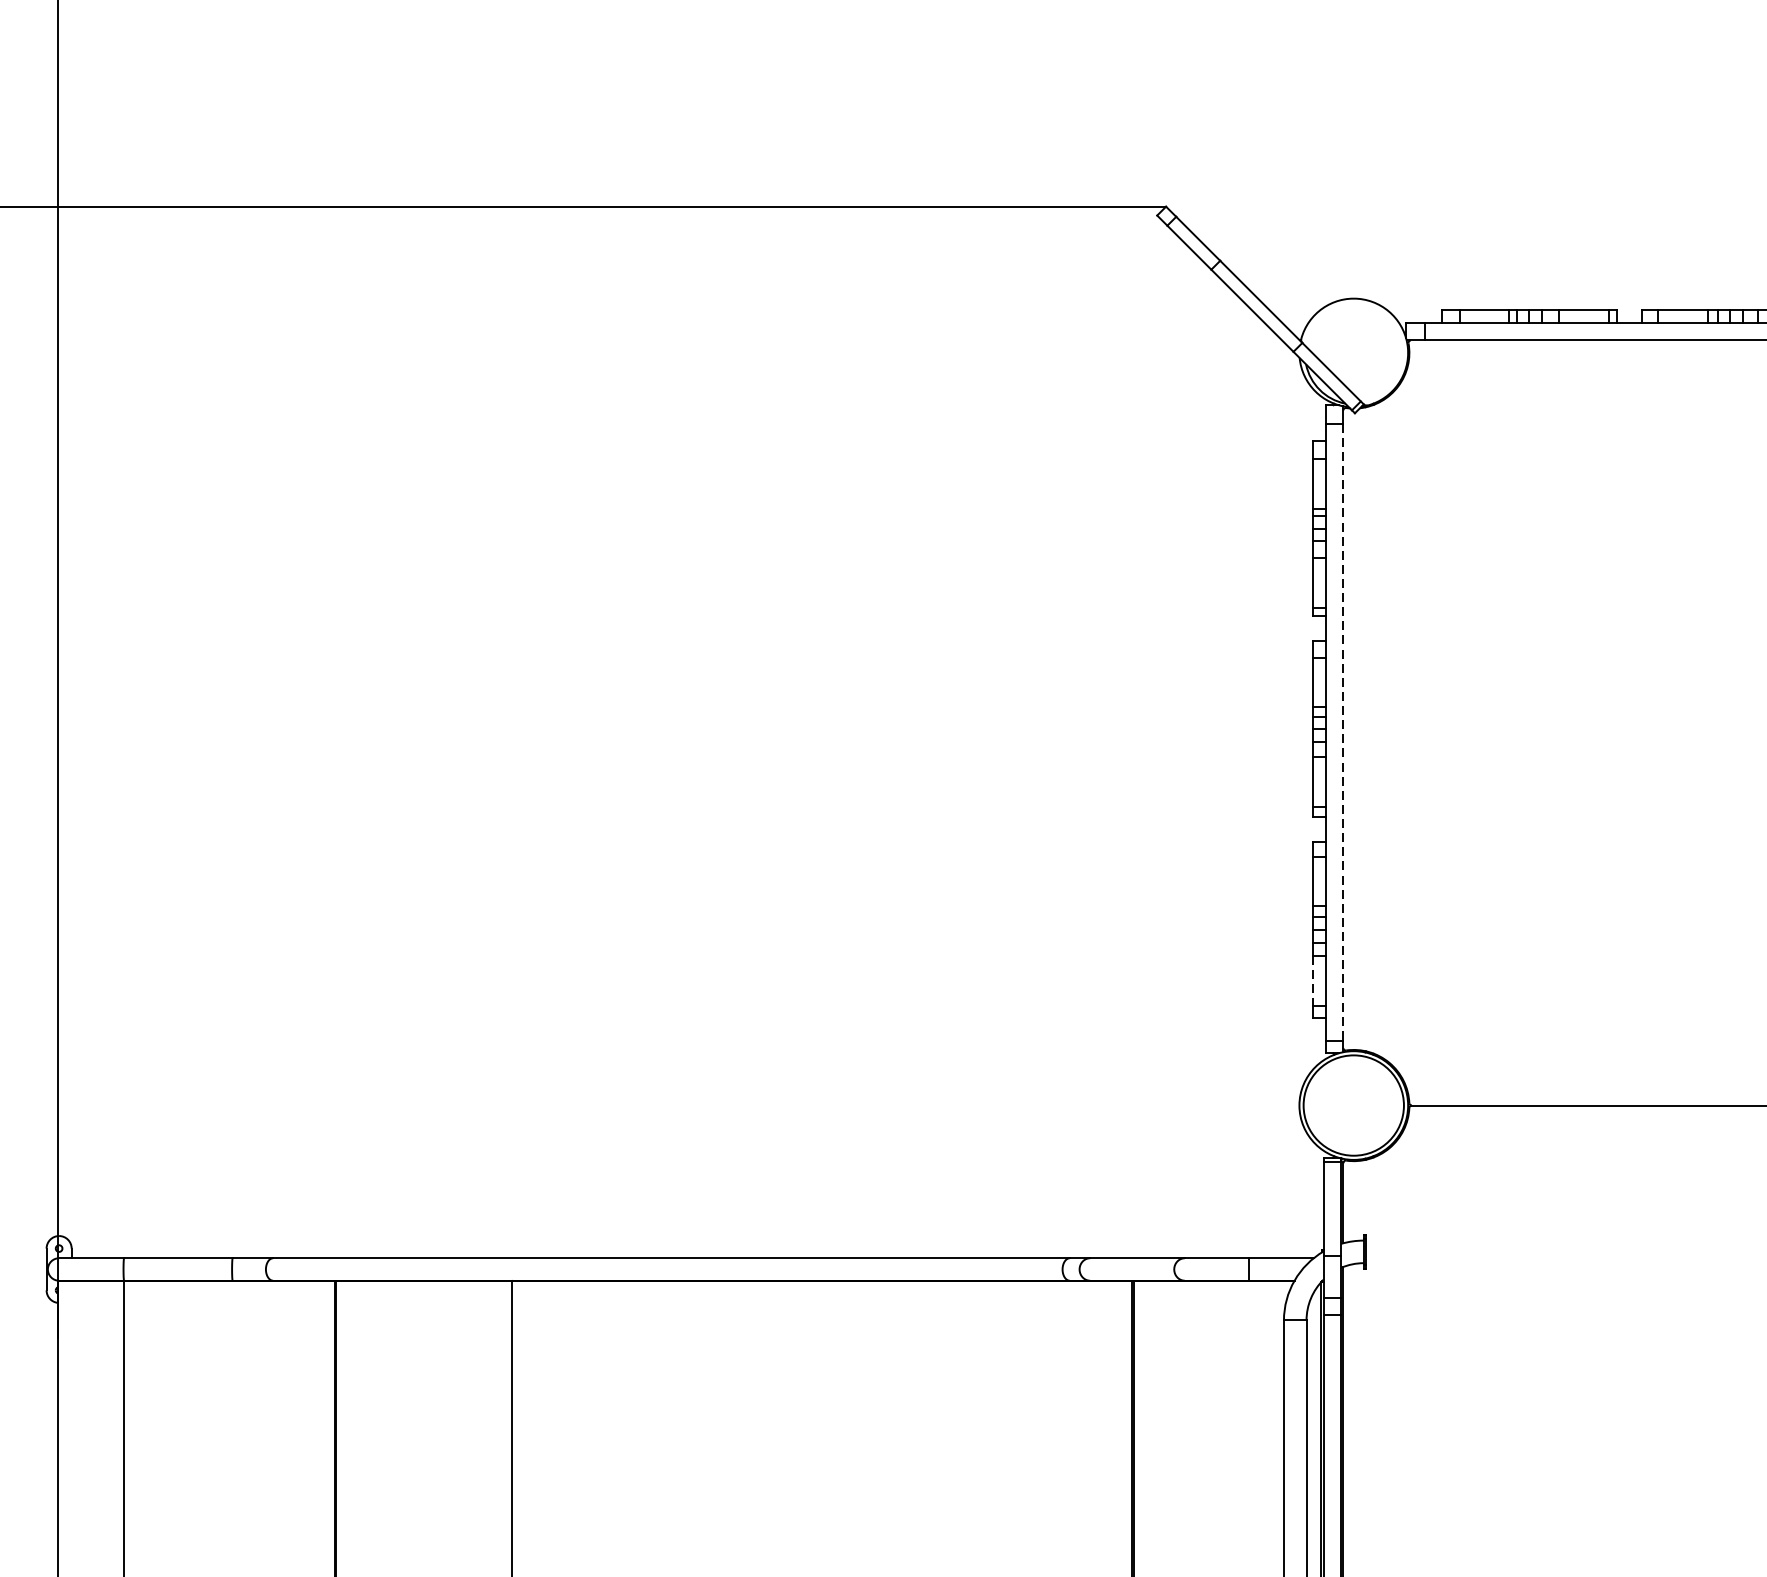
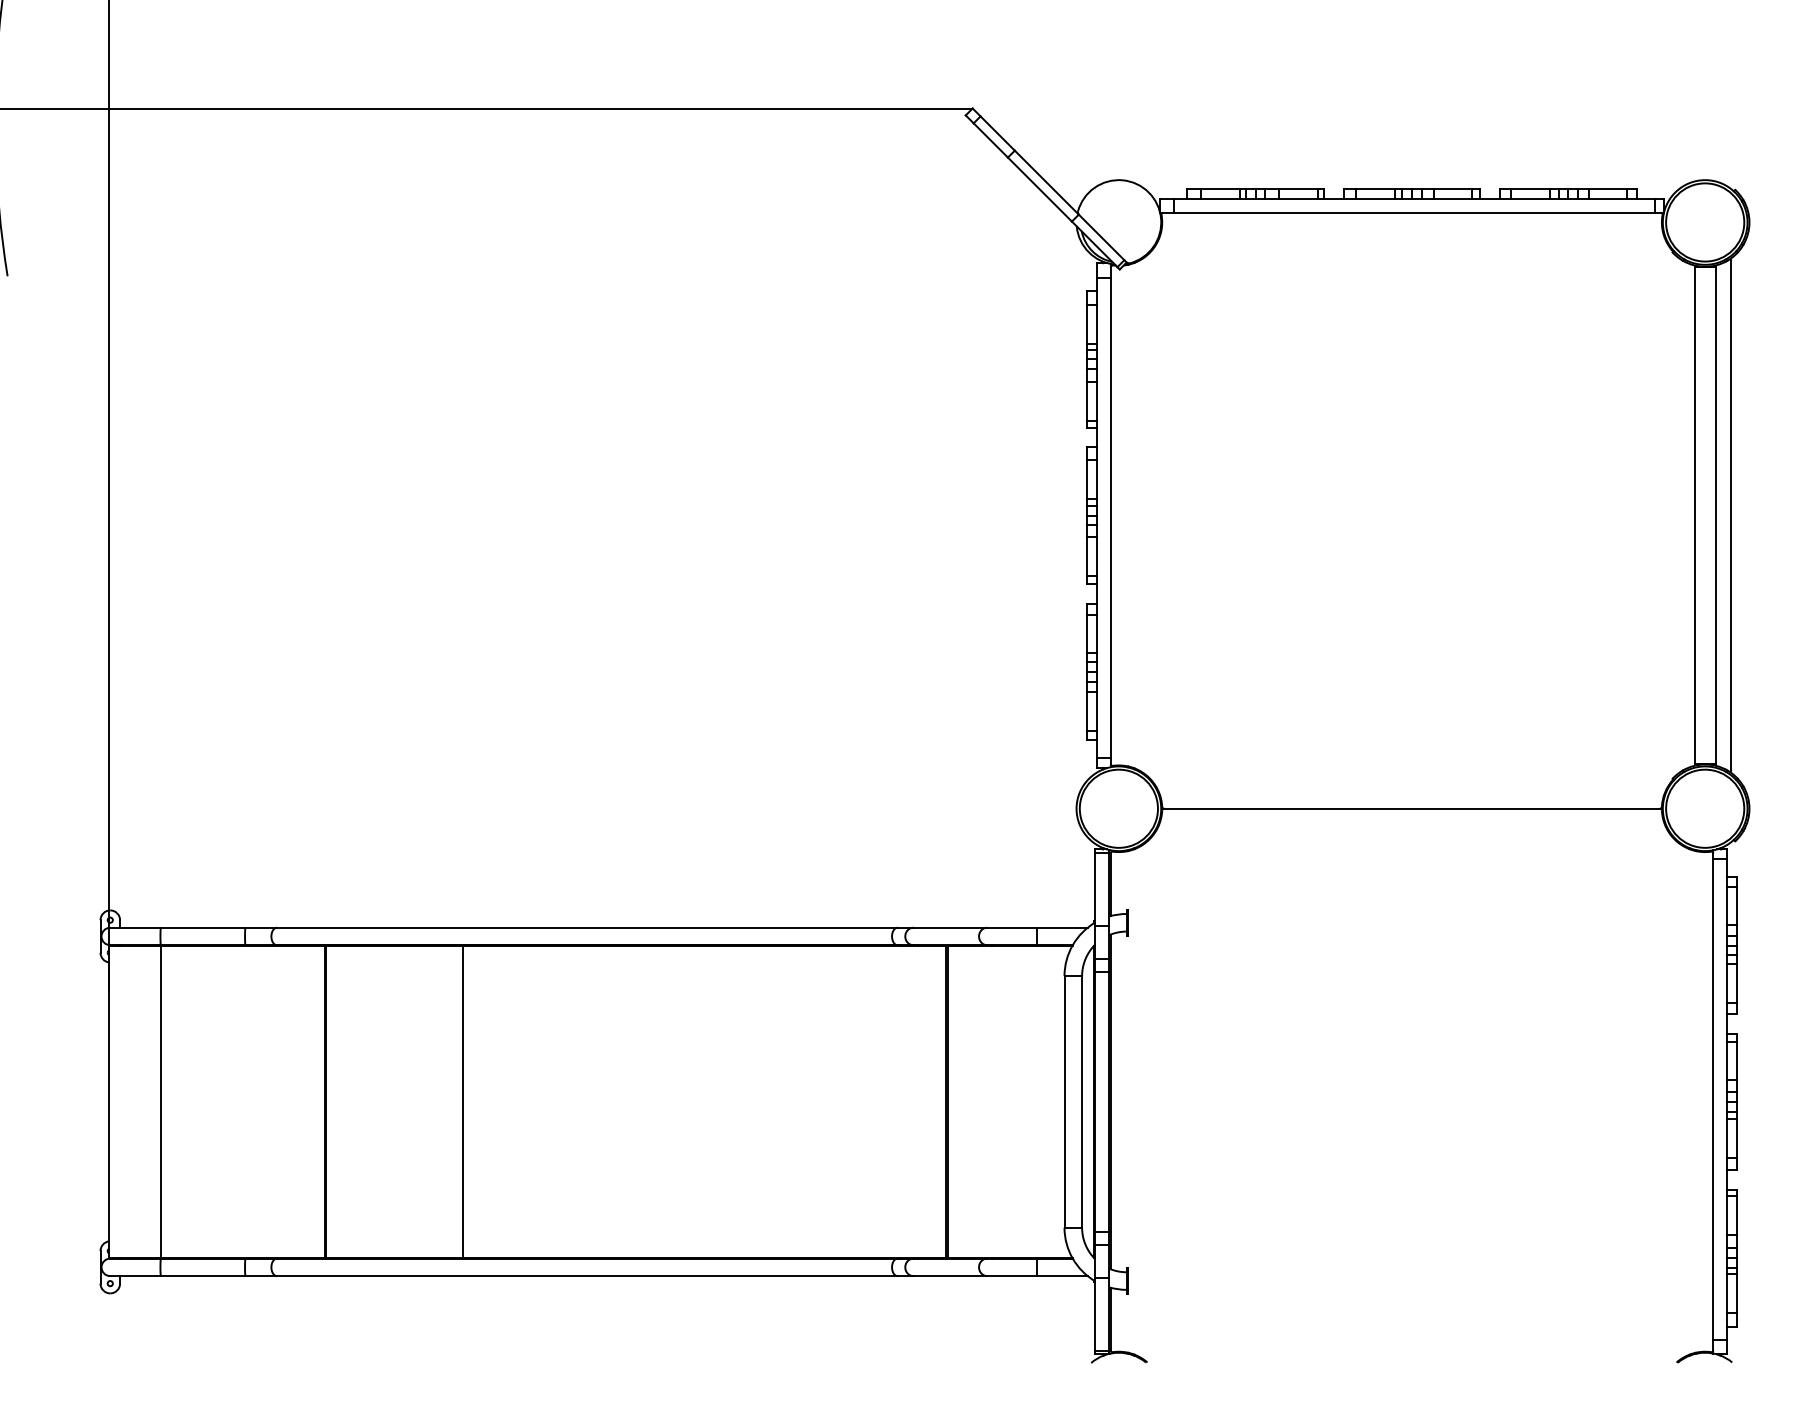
line: (1343, 732) -> (1110, 518), dashed -> solid
line: (1313, 981) -> (1087, 712), dashed -> solid

